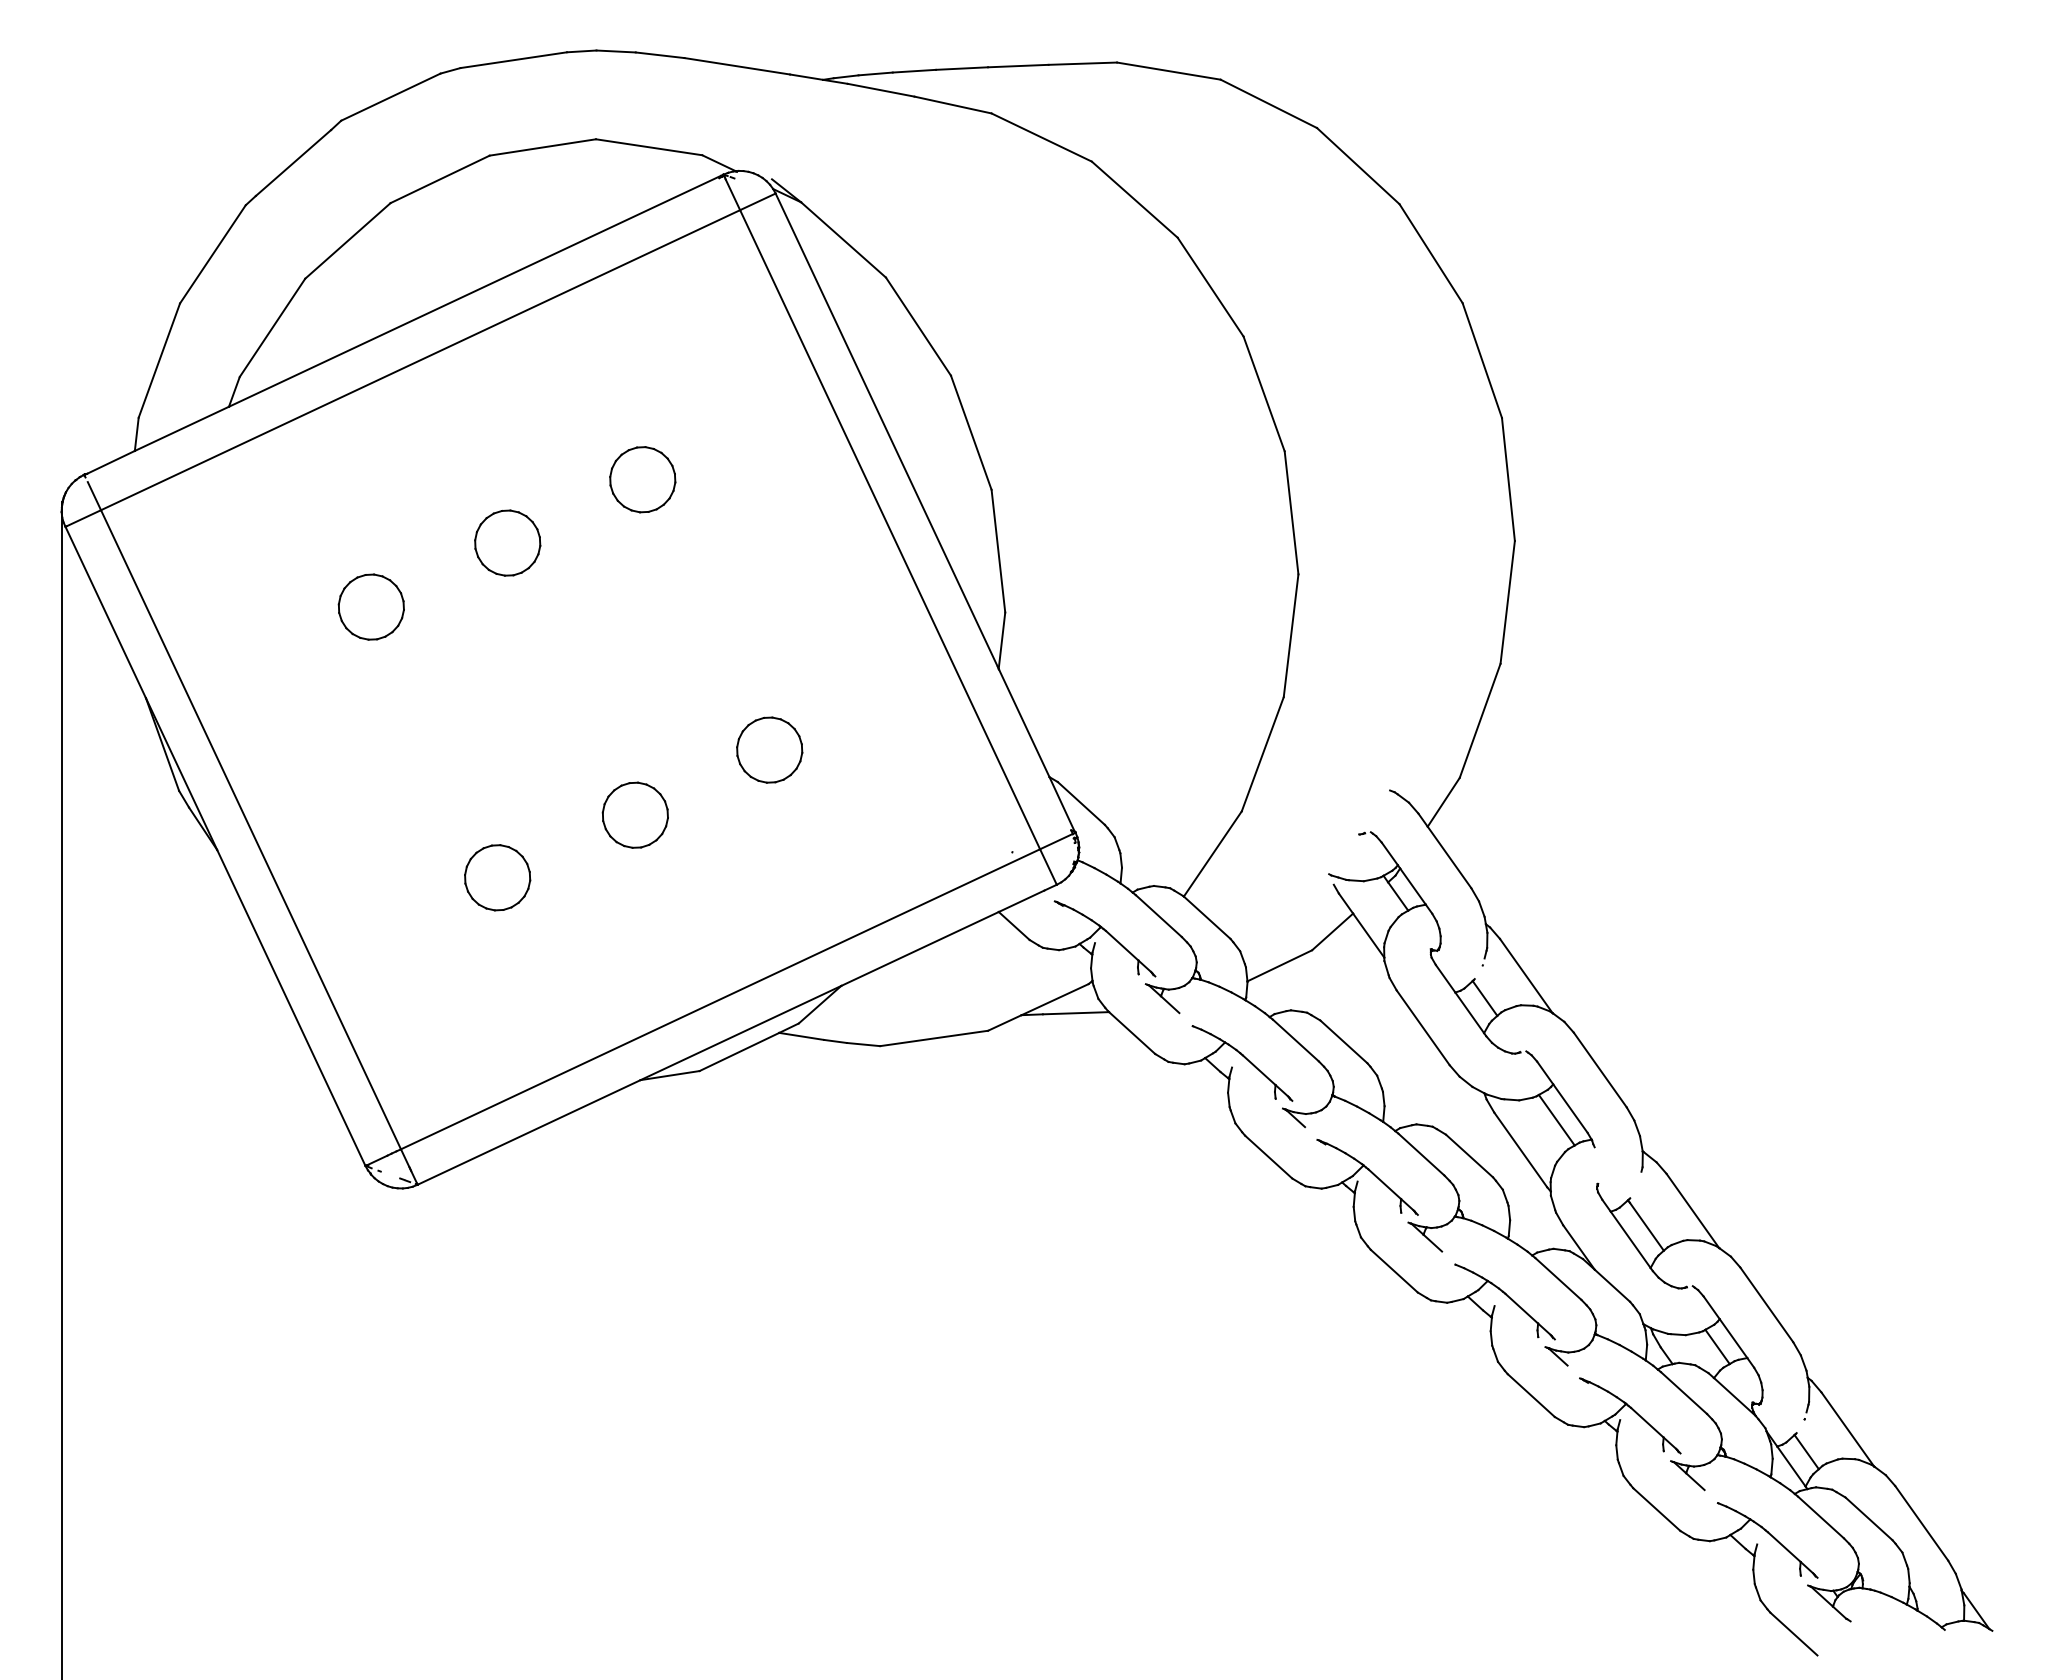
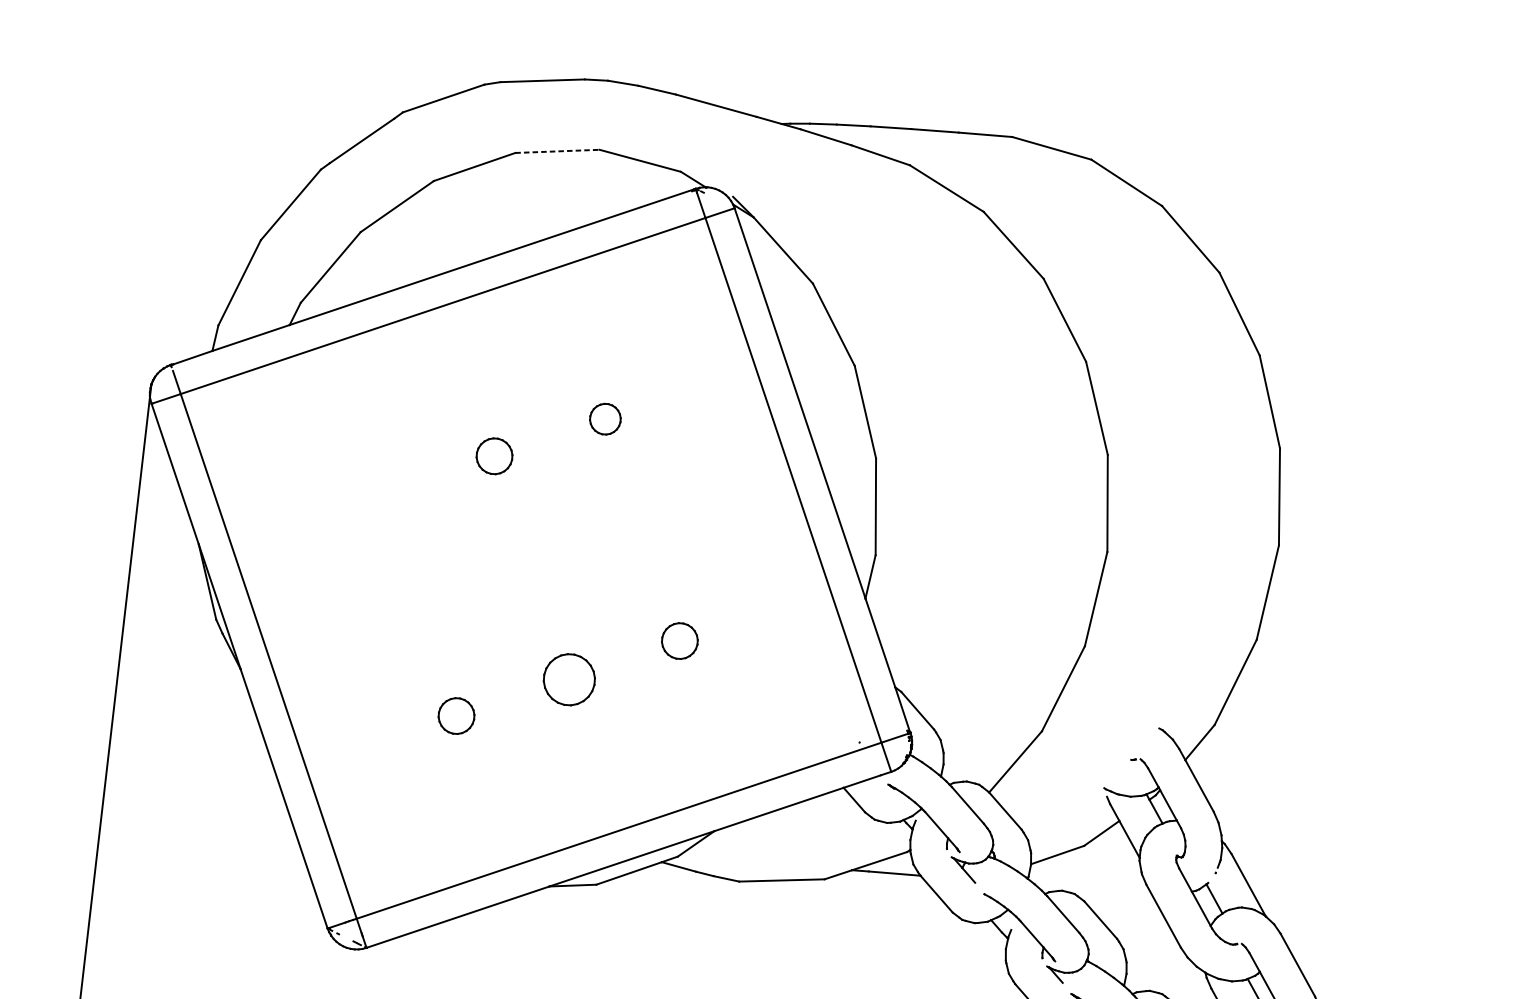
line: (542, 147) -> (557, 151), solid -> dashed
part: (642, 479) -> (605, 418), size x0.6
part: (507, 542) -> (494, 455), size x0.7
part: (370, 606) -> (381, 493), removed
part: (769, 749) -> (679, 640), size x0.7
part: (497, 877) -> (456, 715), size x0.7

